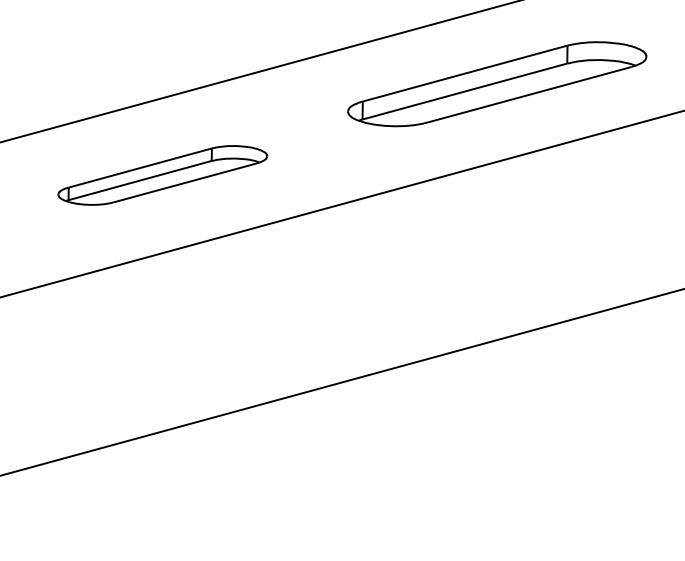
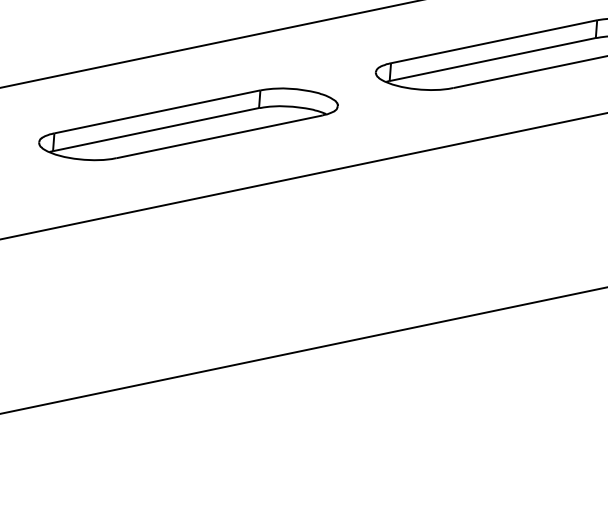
part: (162, 175) -> (188, 124), size x1.43

